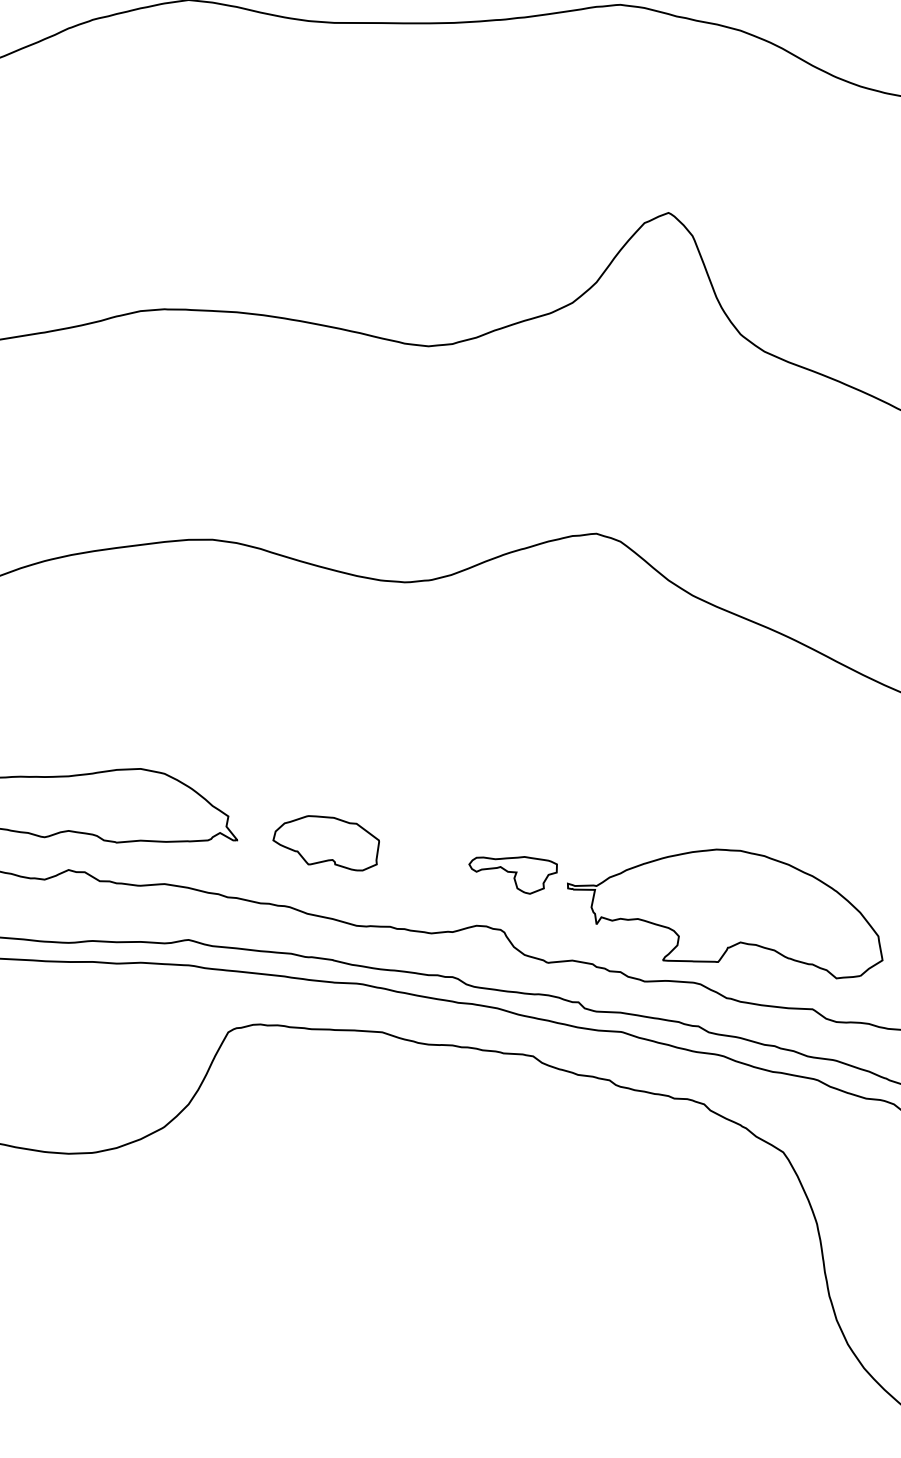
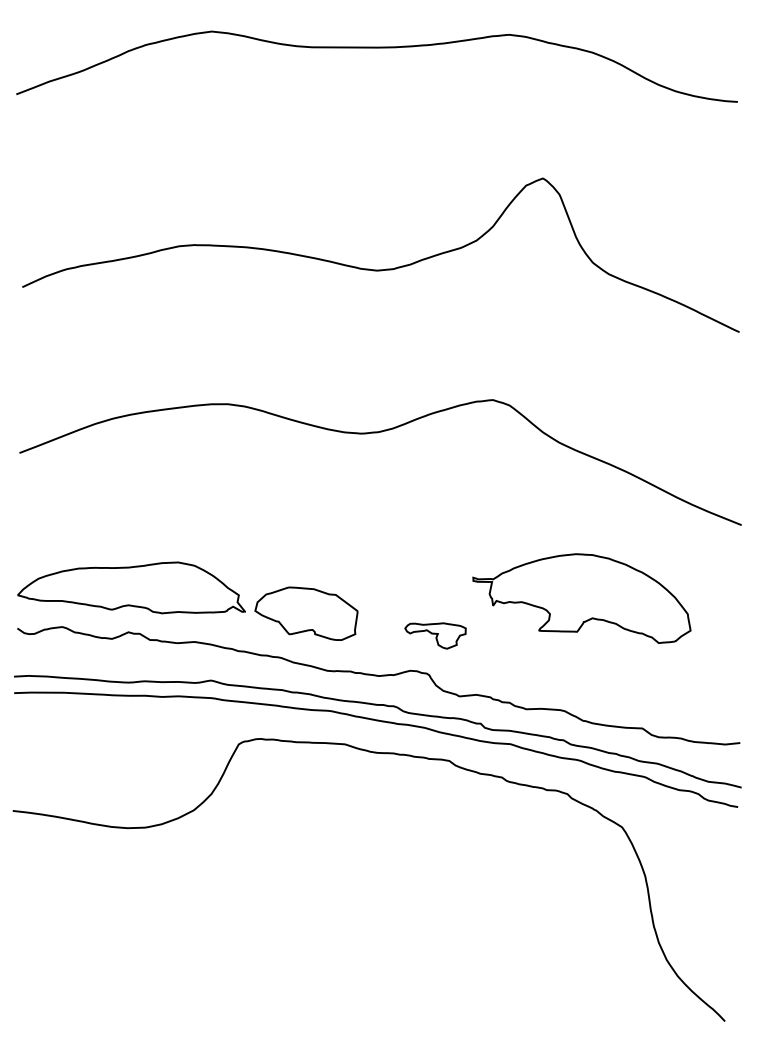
part: (326, 842) -> (306, 613), size x1.4
part: (724, 913) -> (581, 598), moved

